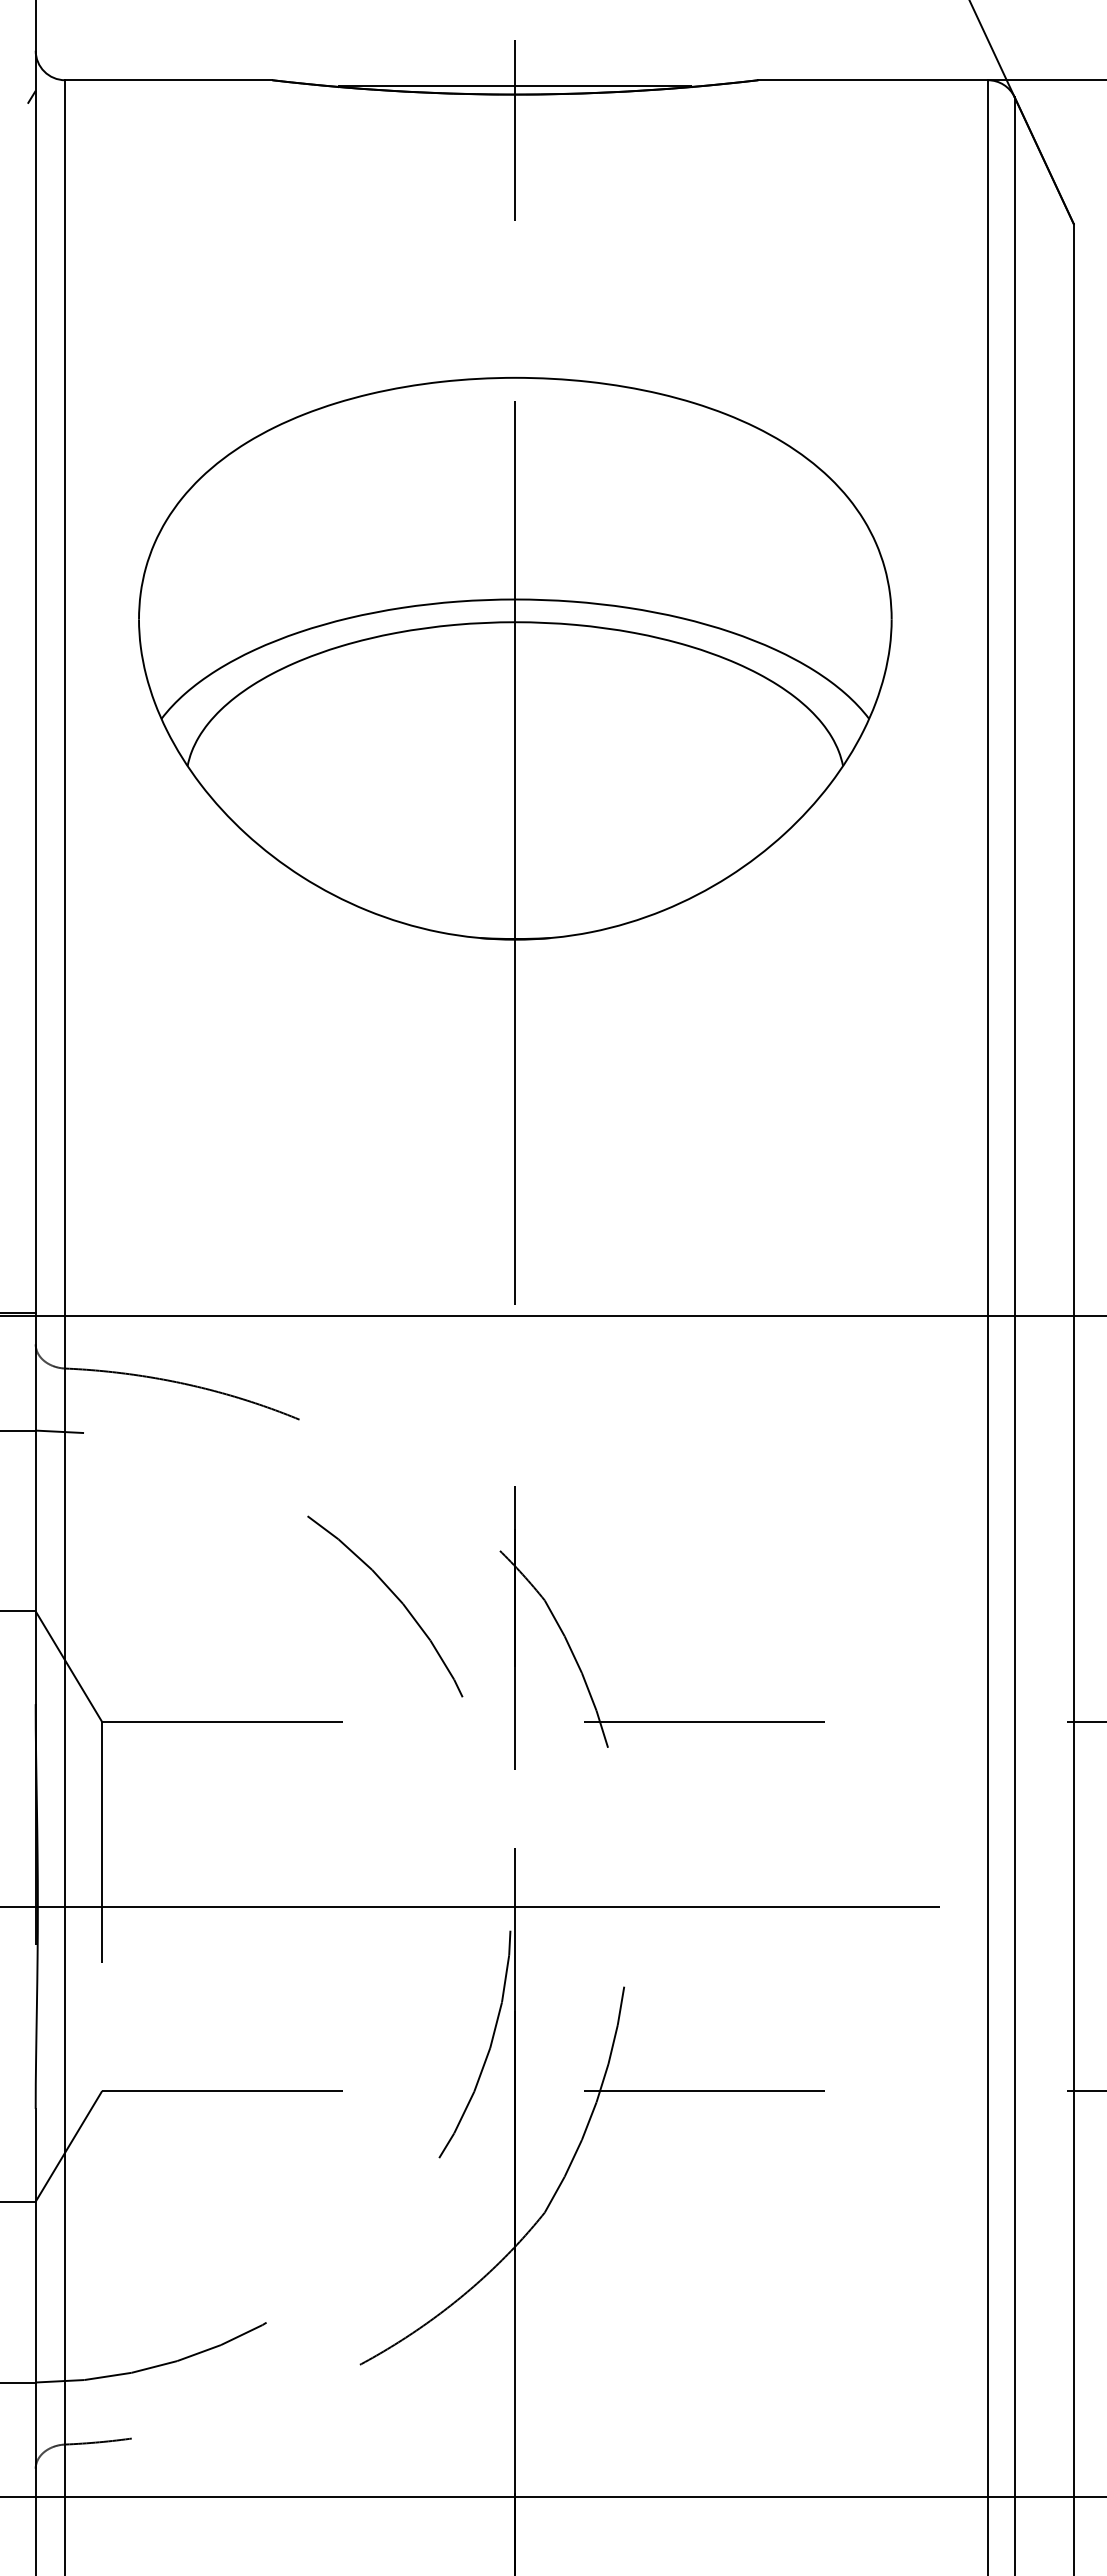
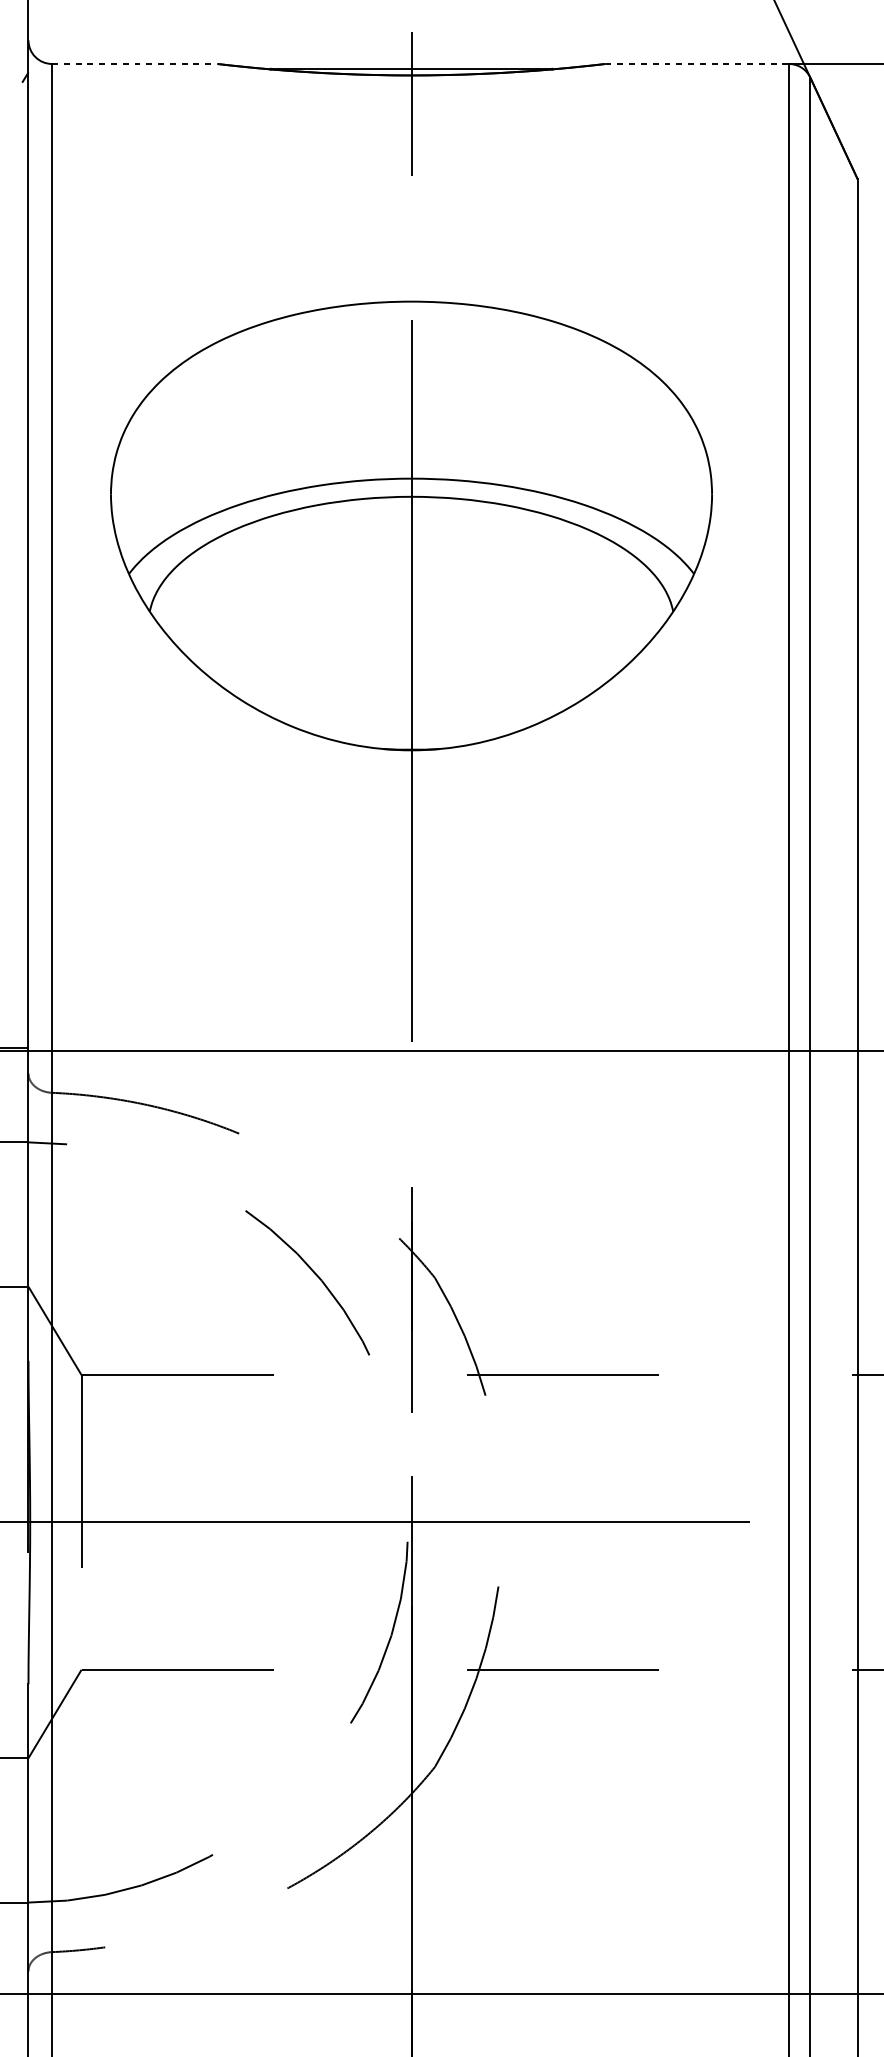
line: (168, 80) -> (134, 64), solid -> dashed
line: (873, 80) -> (697, 64), solid -> dashed

